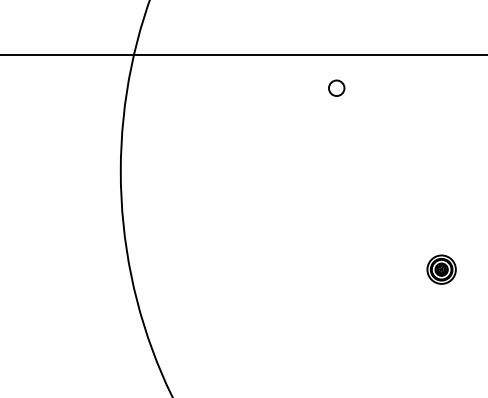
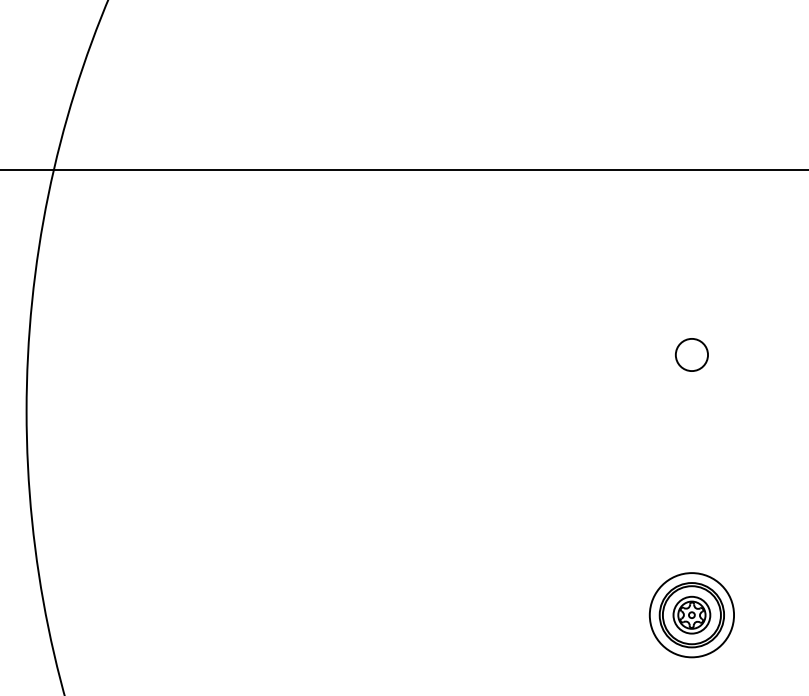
circle: (336, 87) -> (691, 353), moved
part: (441, 269) -> (691, 614), size x1.43

